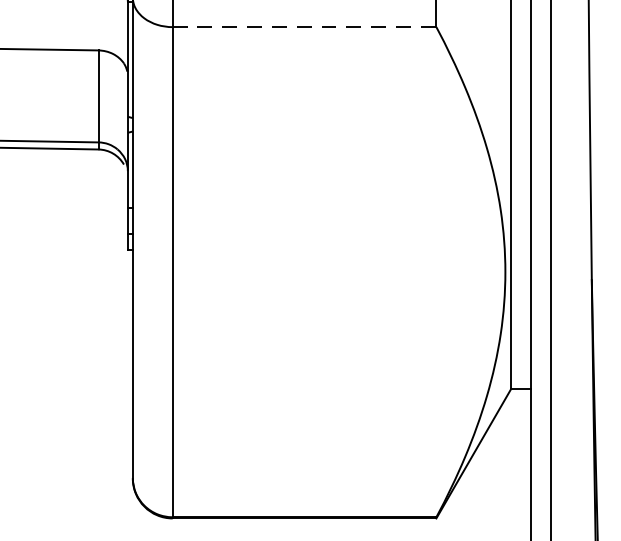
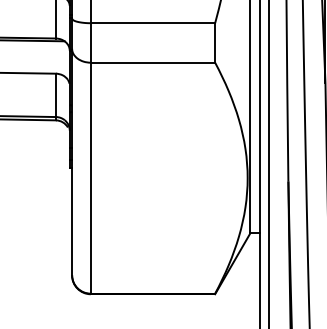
line: (305, 26) -> (153, 62), dashed -> solid

